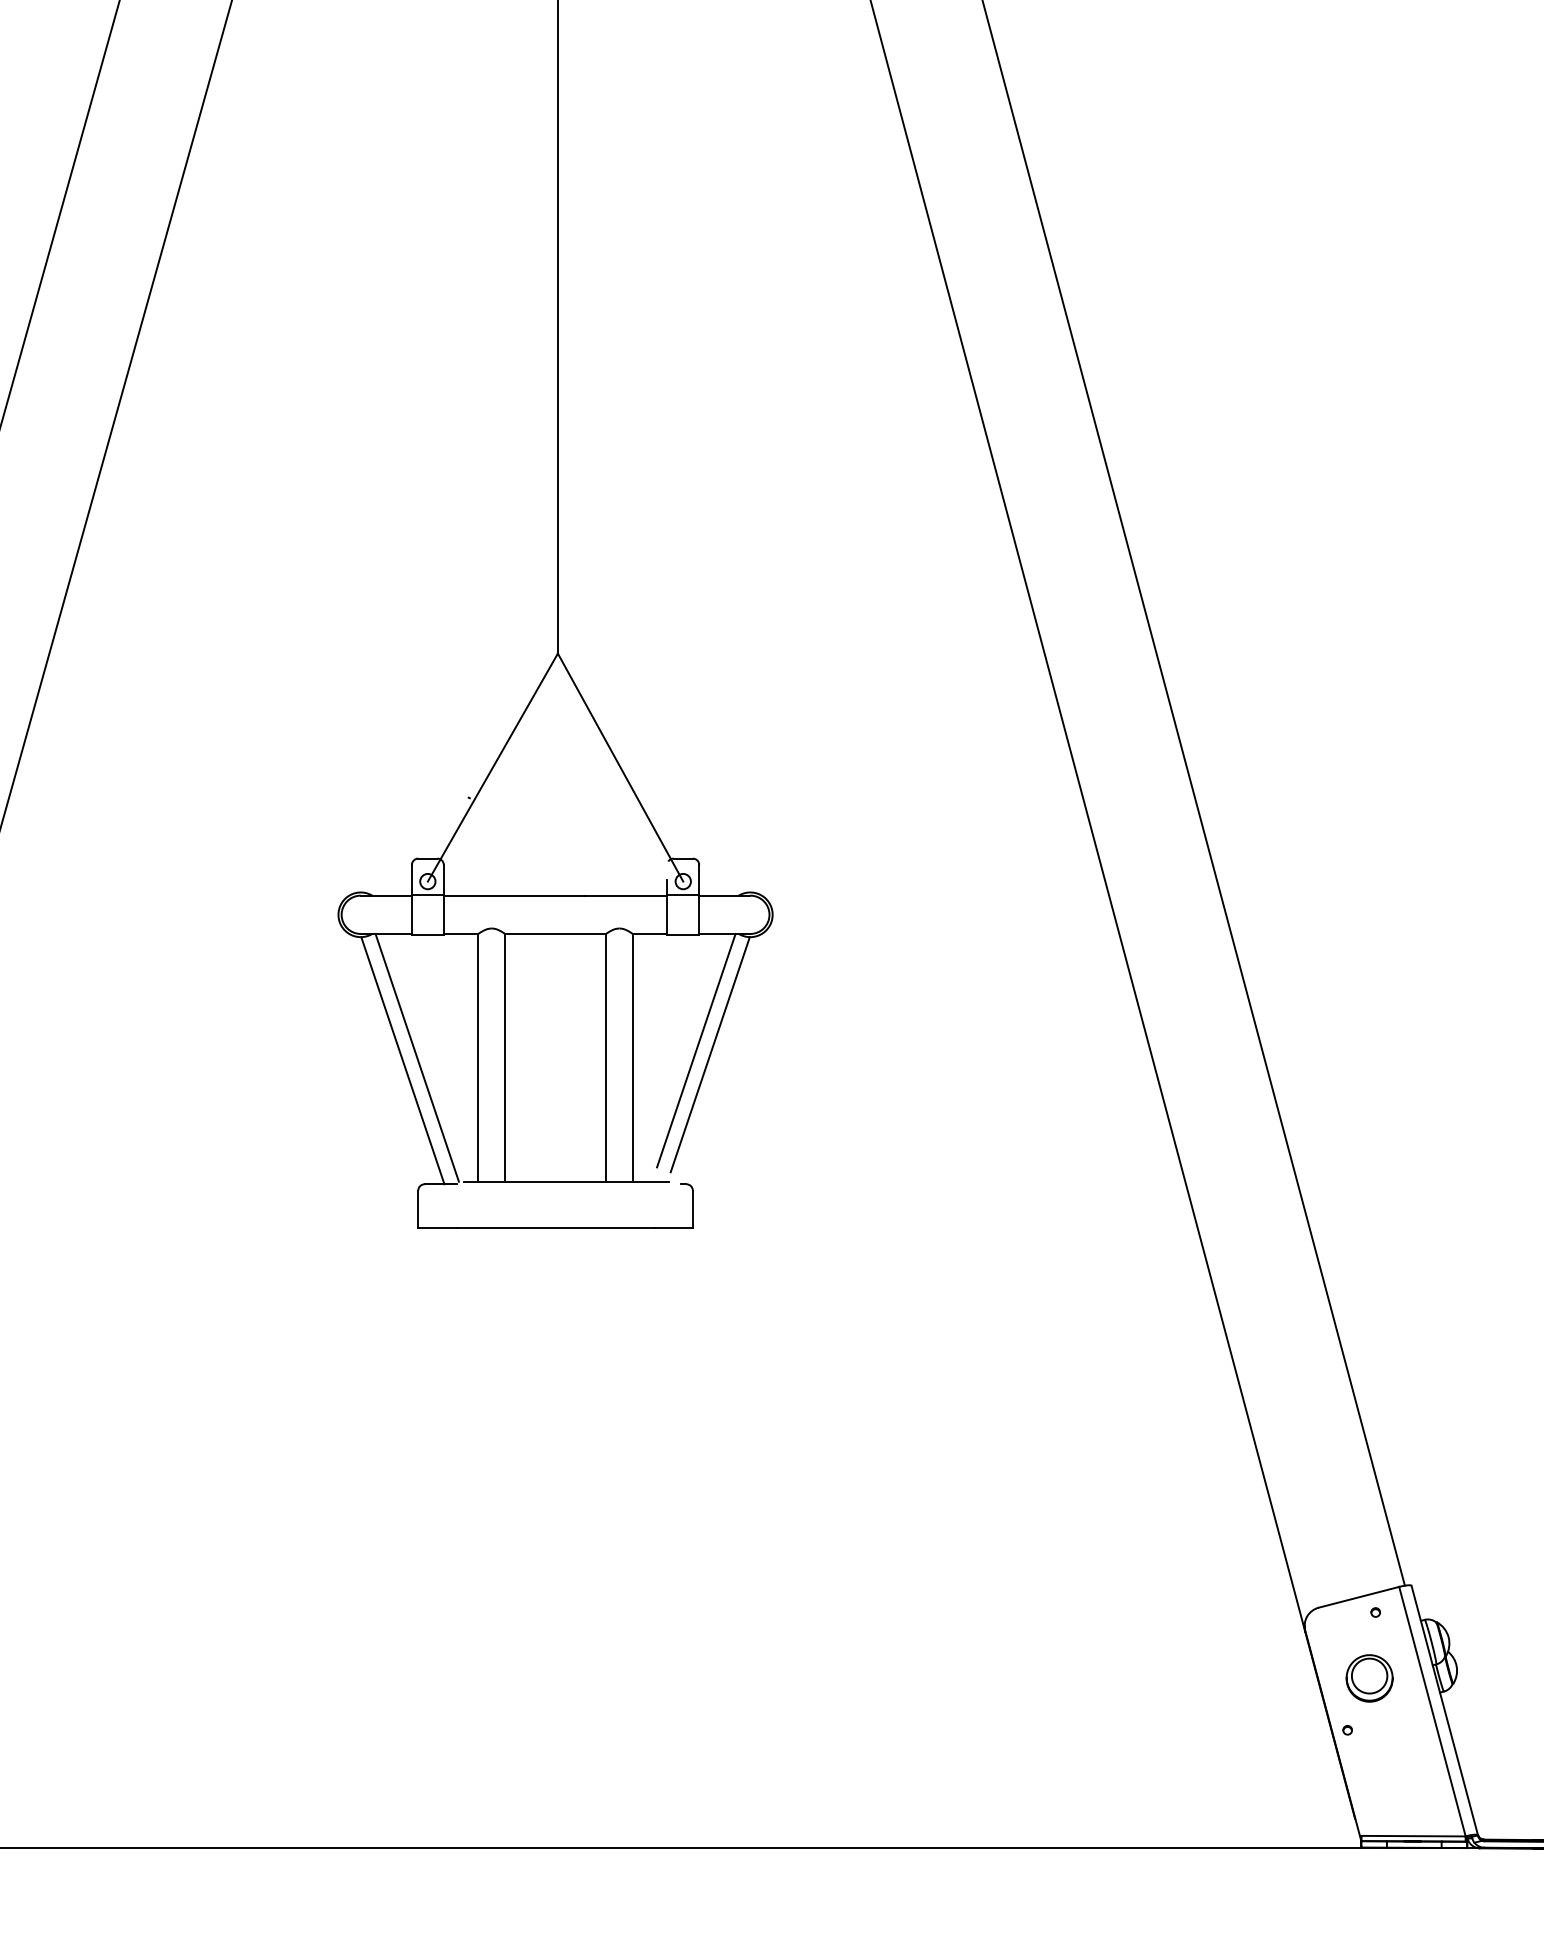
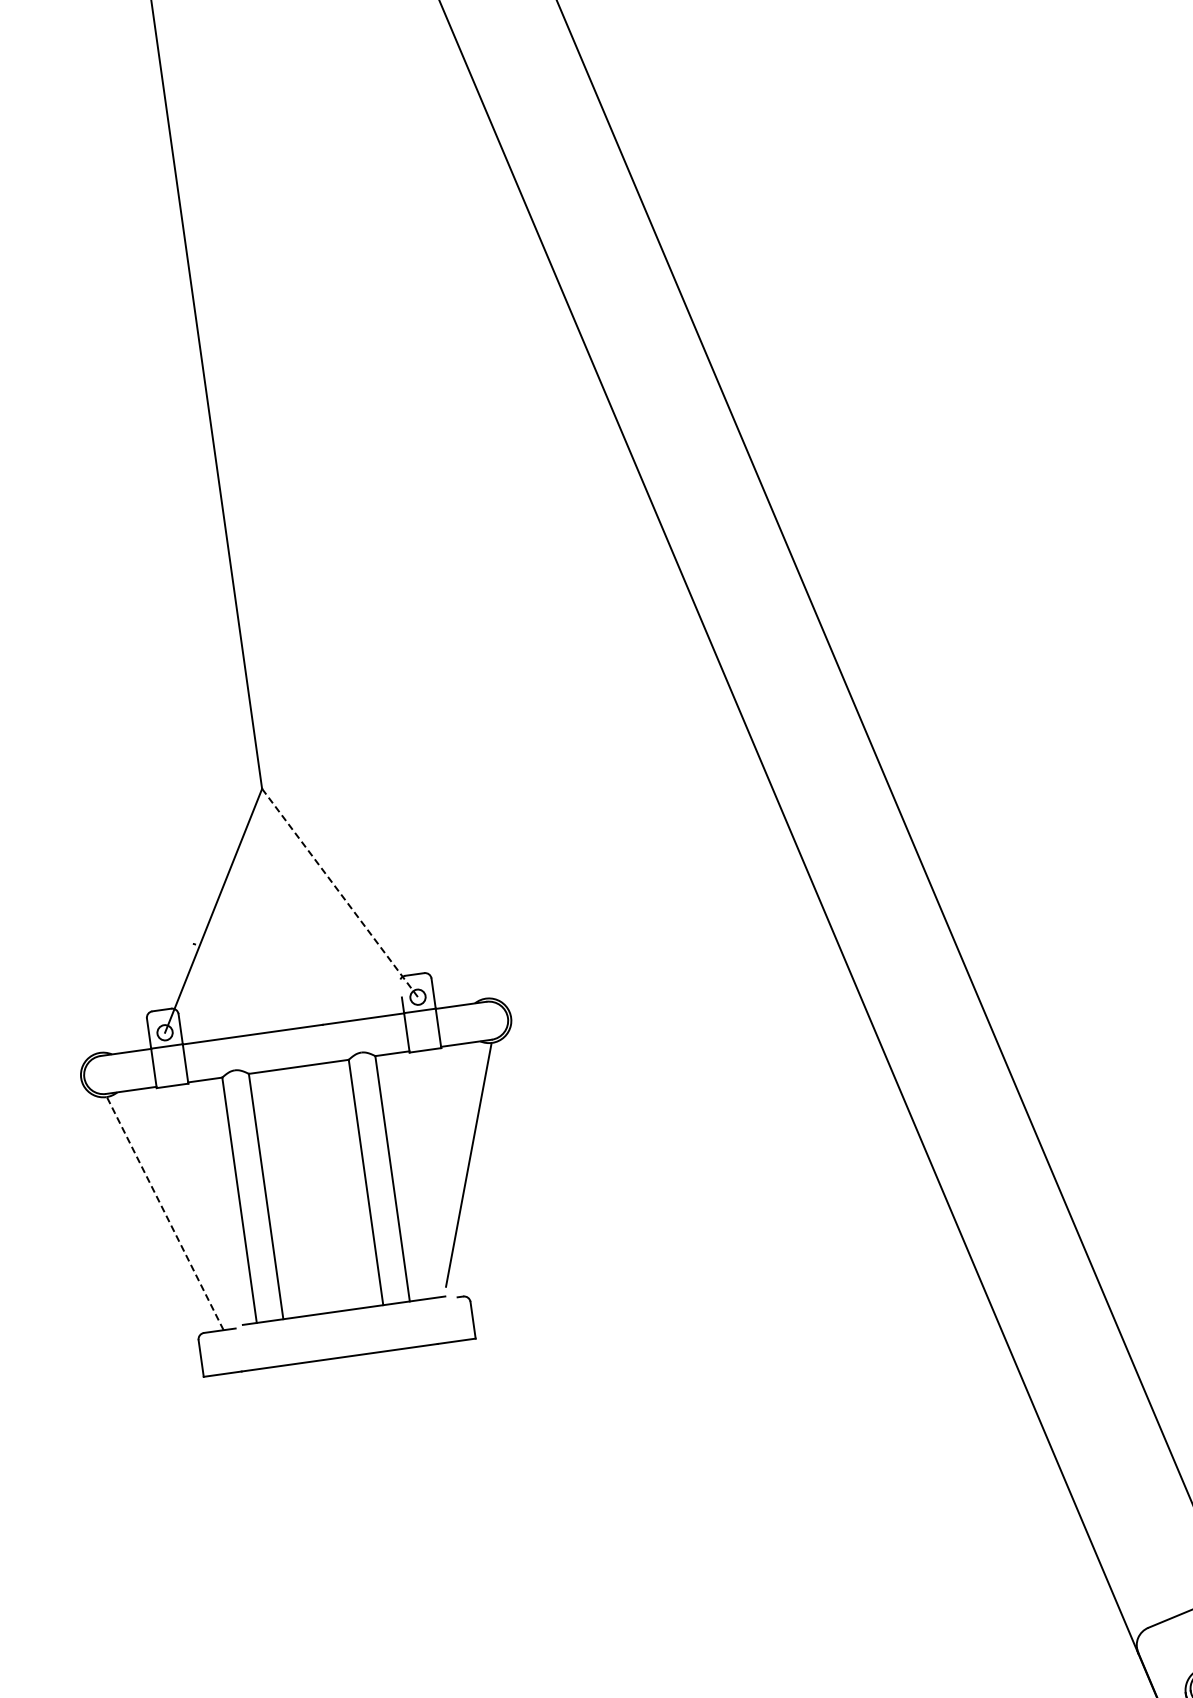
line: (620, 768) -> (340, 893), solid -> dashed
line: (696, 1050) -> (454, 1162), removed
line: (416, 1057) -> (178, 1208), removed
line: (402, 1060) -> (164, 1213), solid -> dashed

